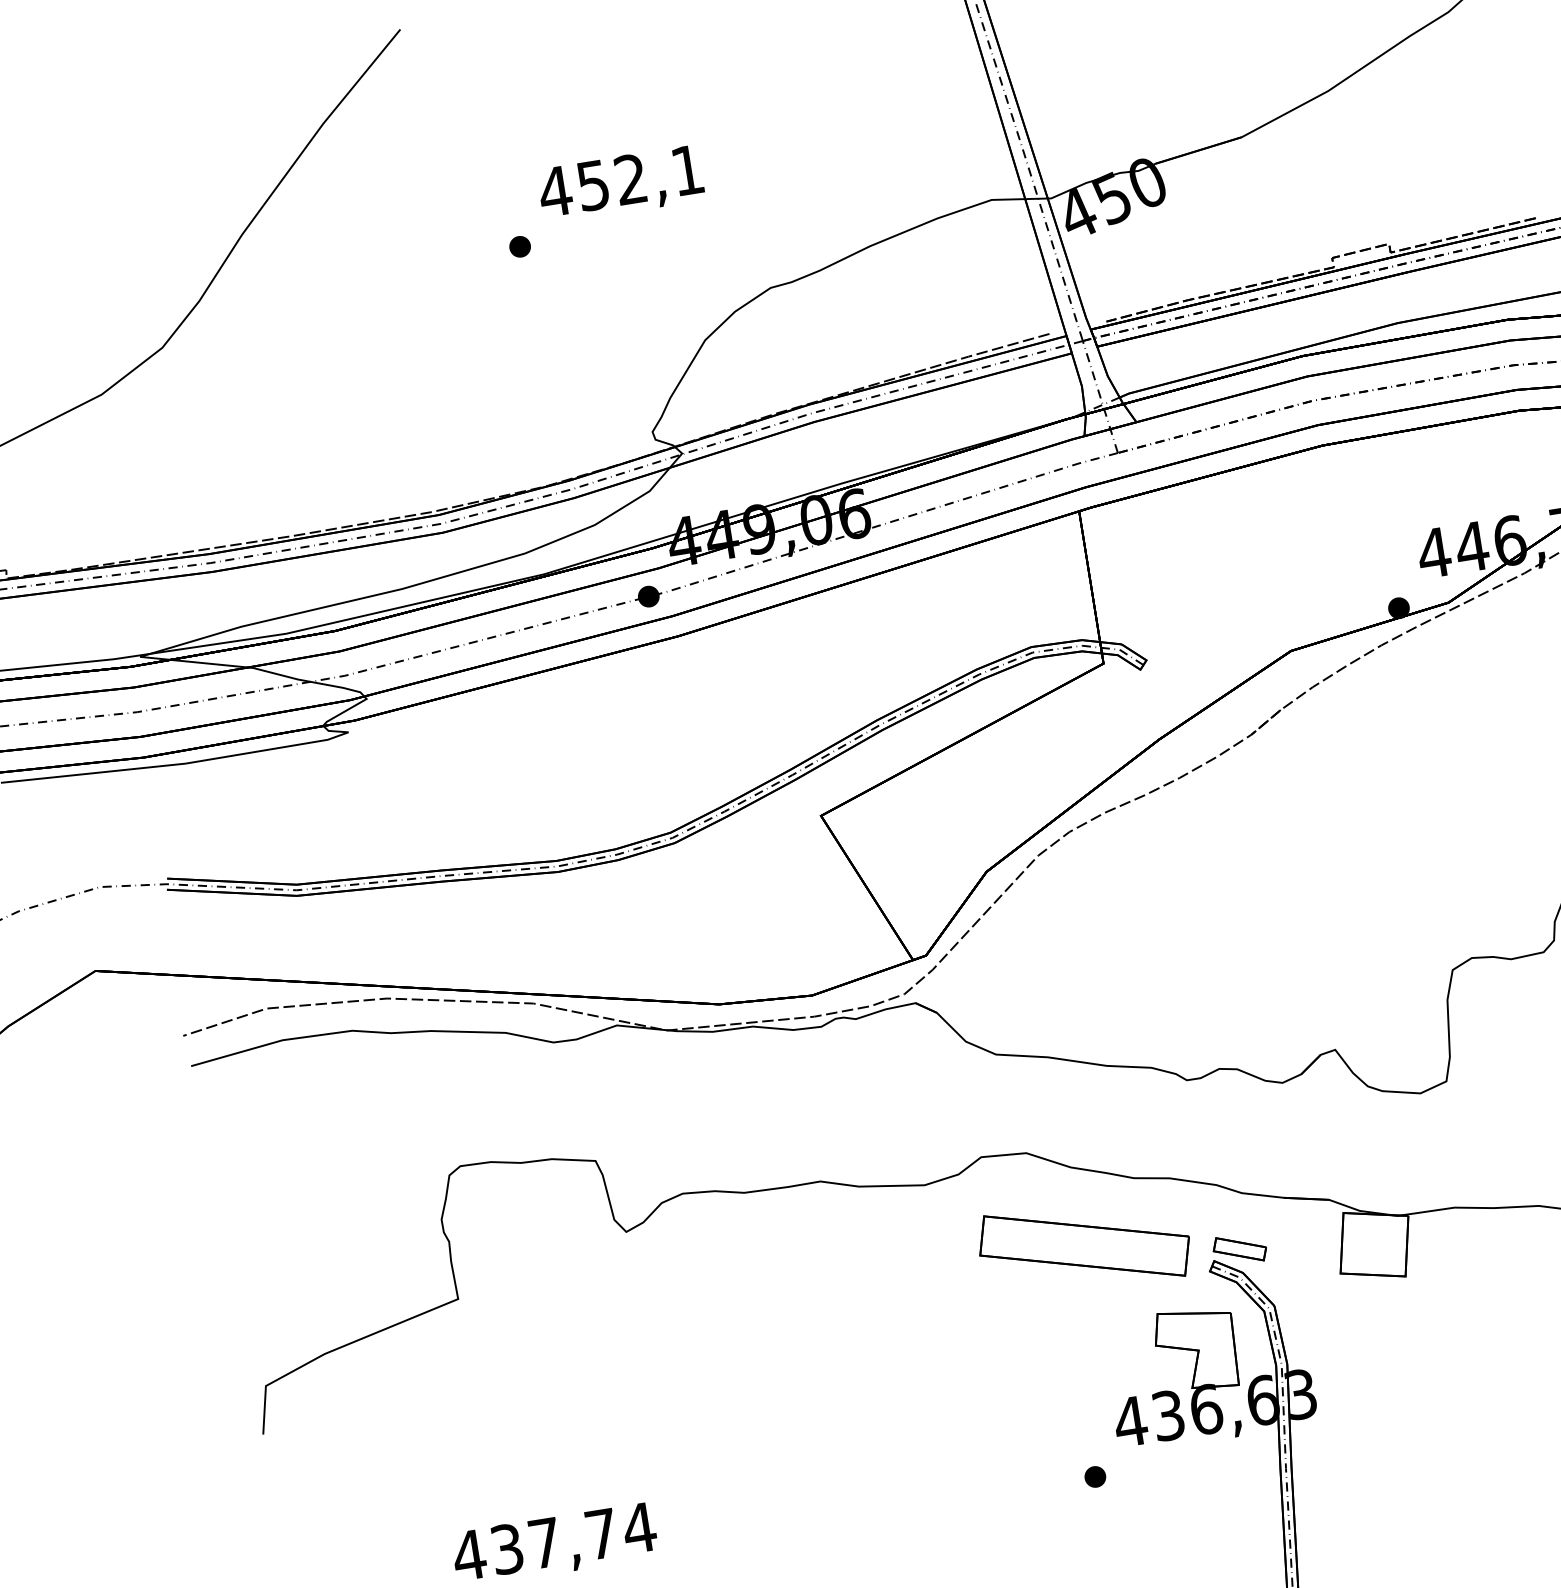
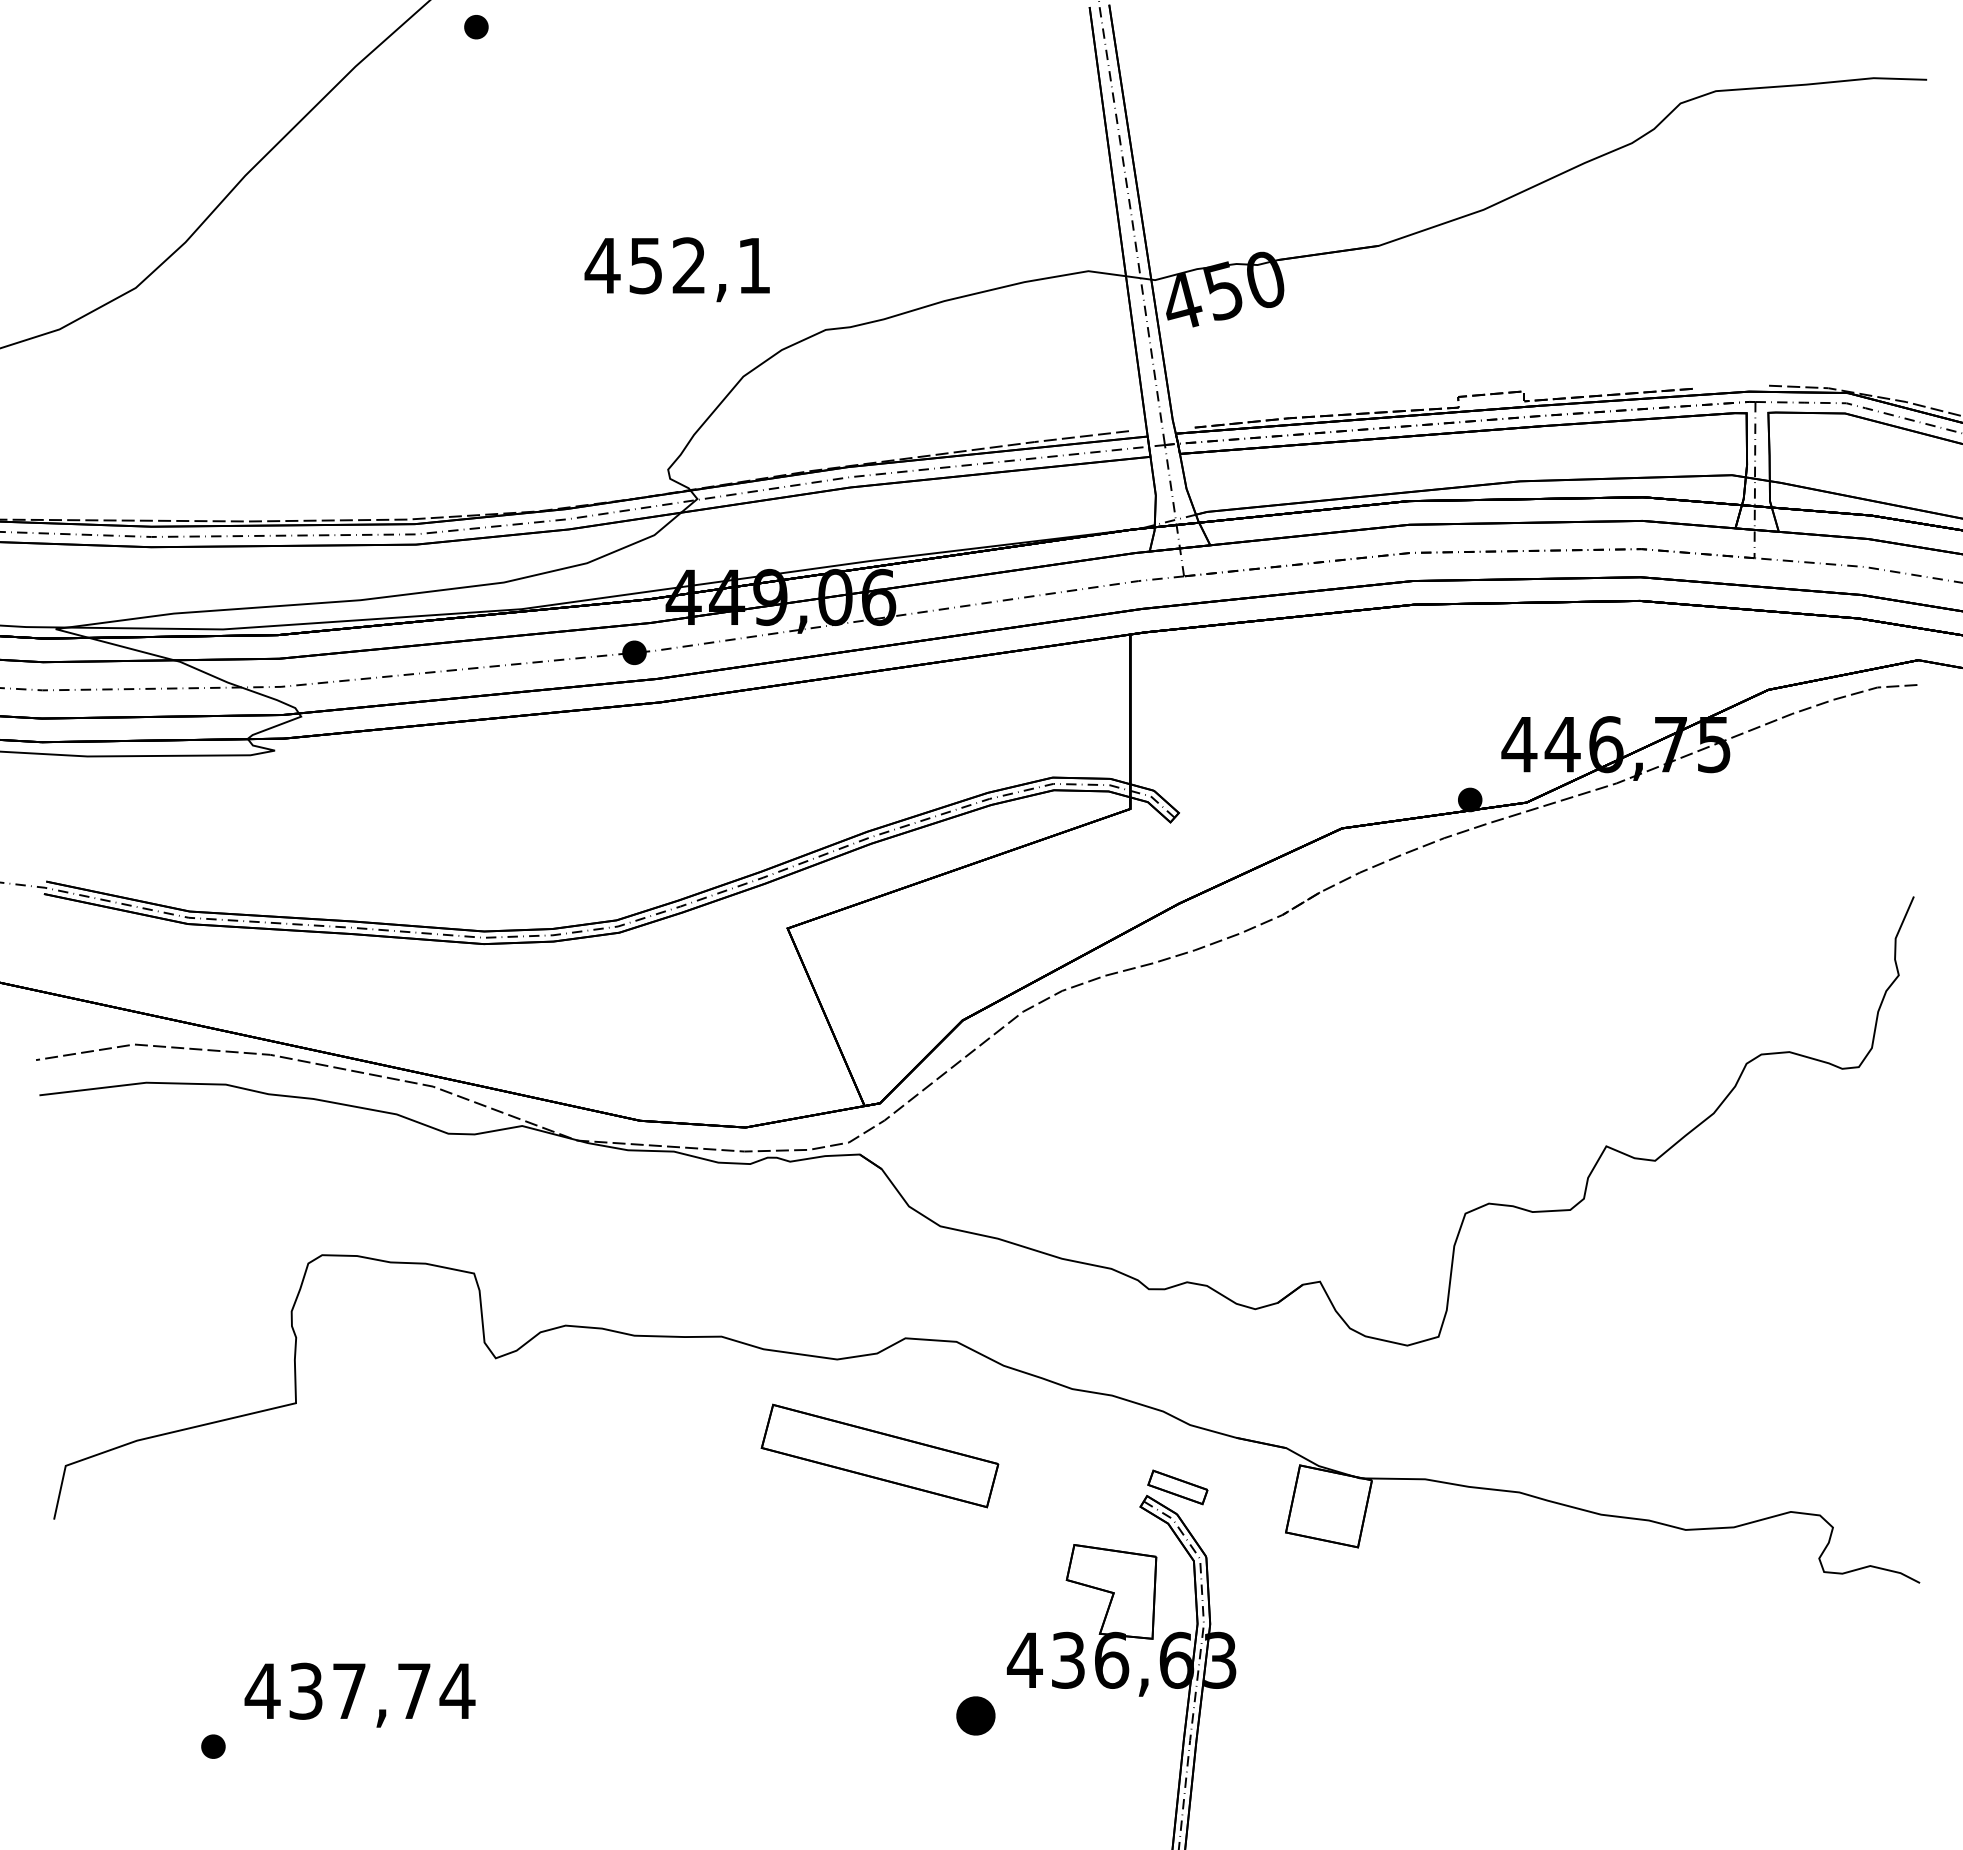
text: (620, 184) -> (676, 269), moved
part: (520, 247) -> (476, 27), moved
part: (1084, 1245) -> (879, 1455), moved
part: (1095, 1476) -> (975, 1715), size x1.6

